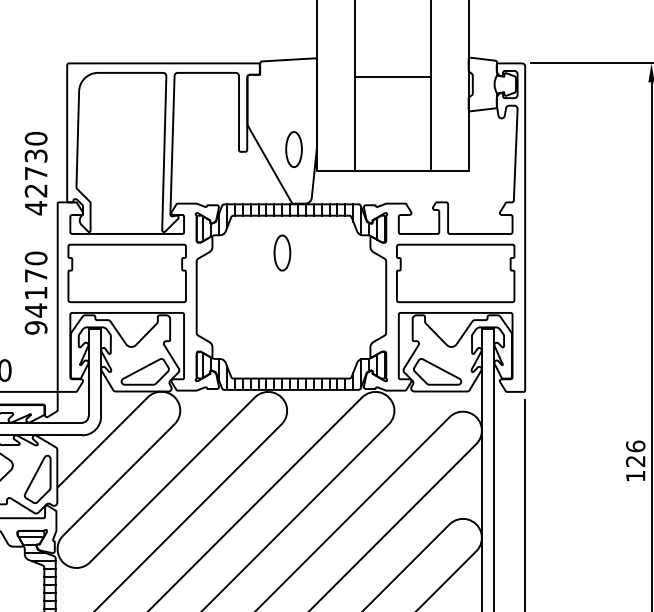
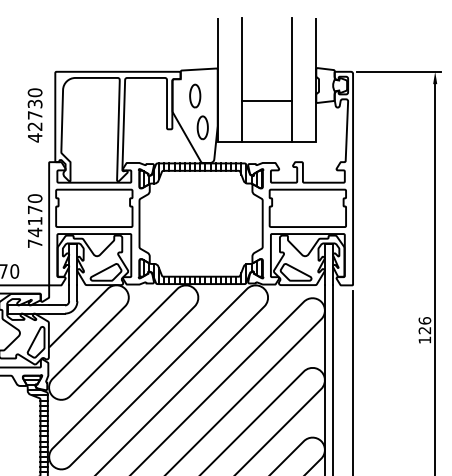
line: (392, 76) -> (266, 100), moved
text: (35, 173) -> (34, 115), moved
part: (282, 252) -> (195, 95), moved
text: (35, 327) -> (34, 243), 94170 -> 74170

